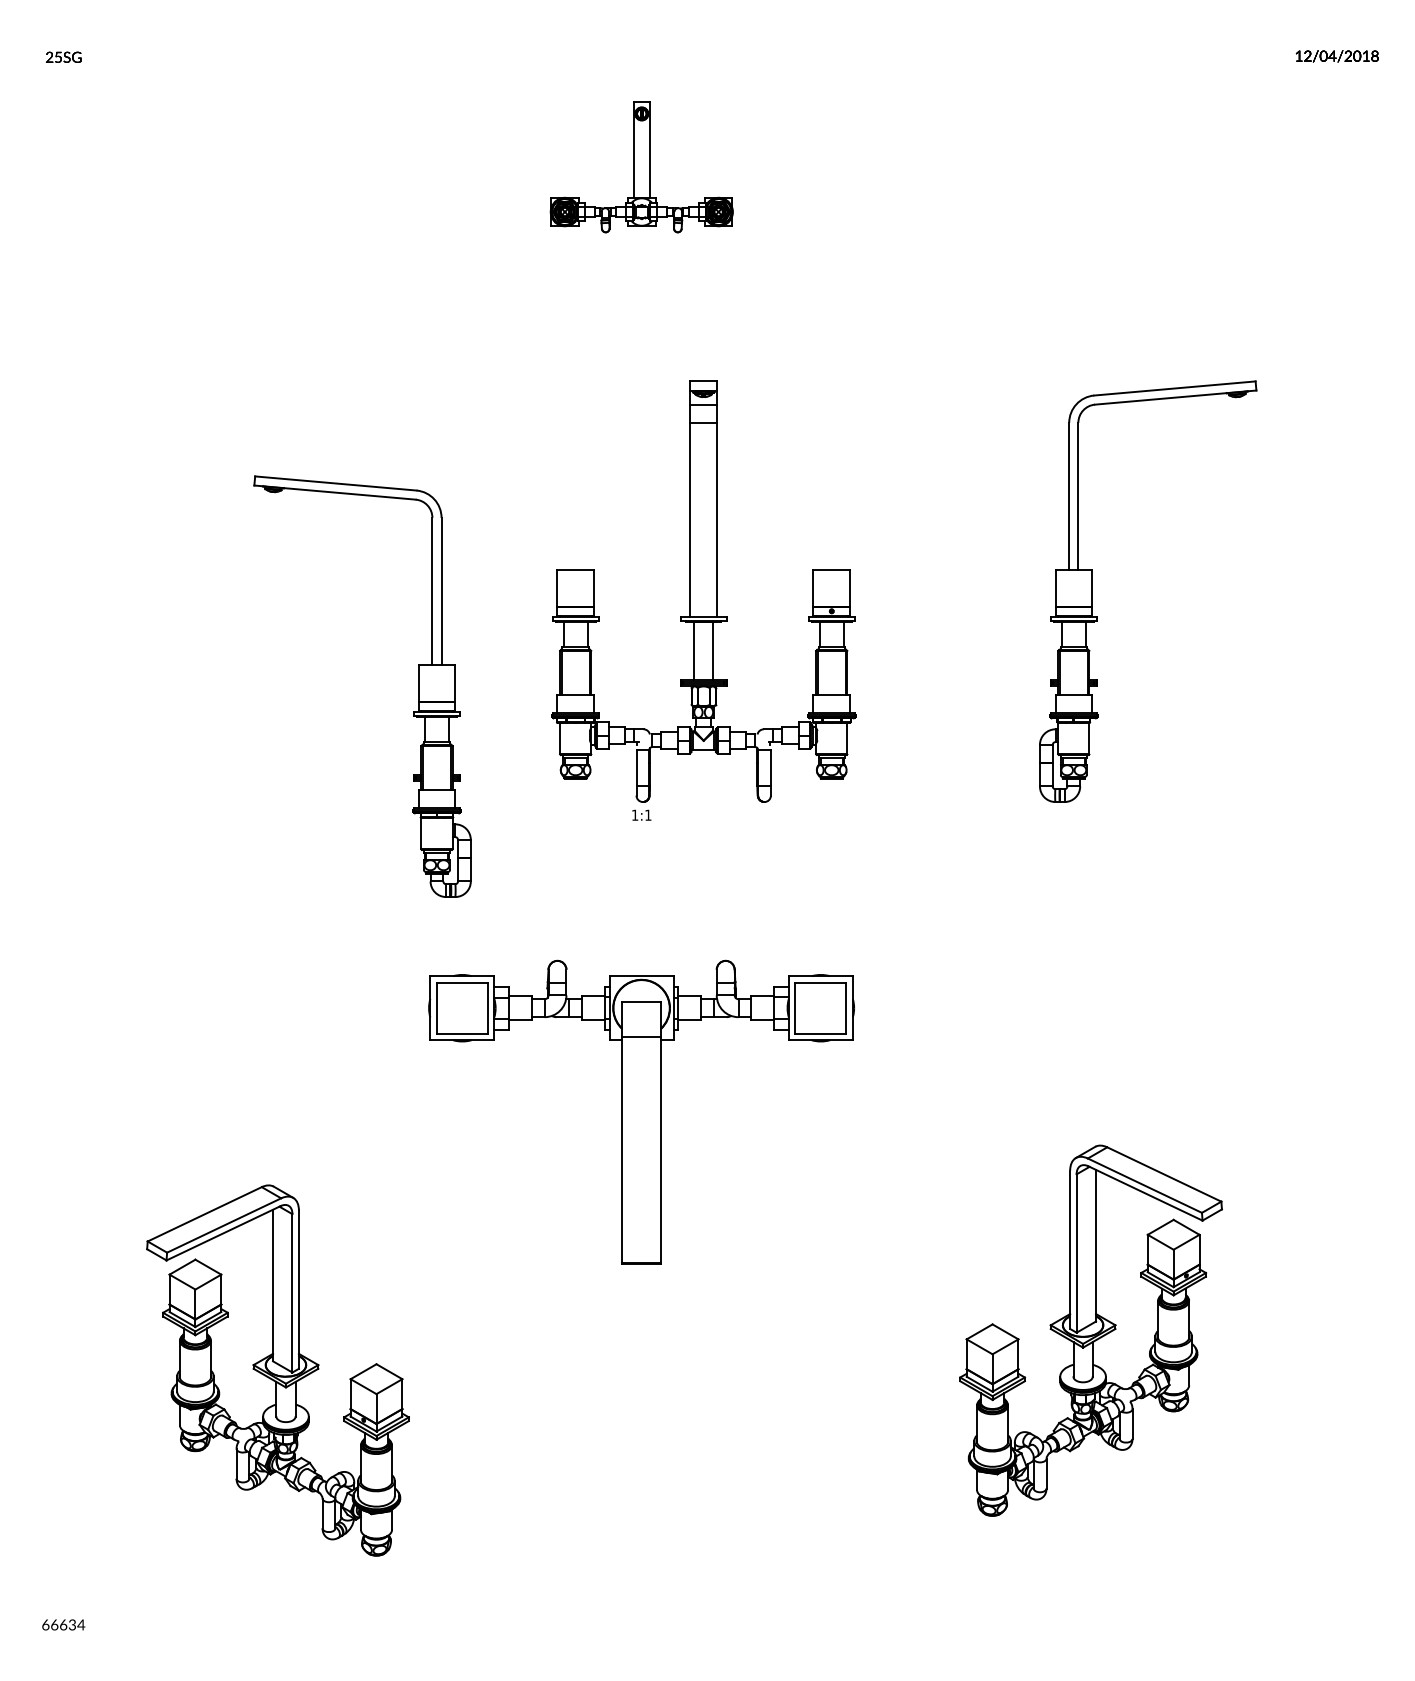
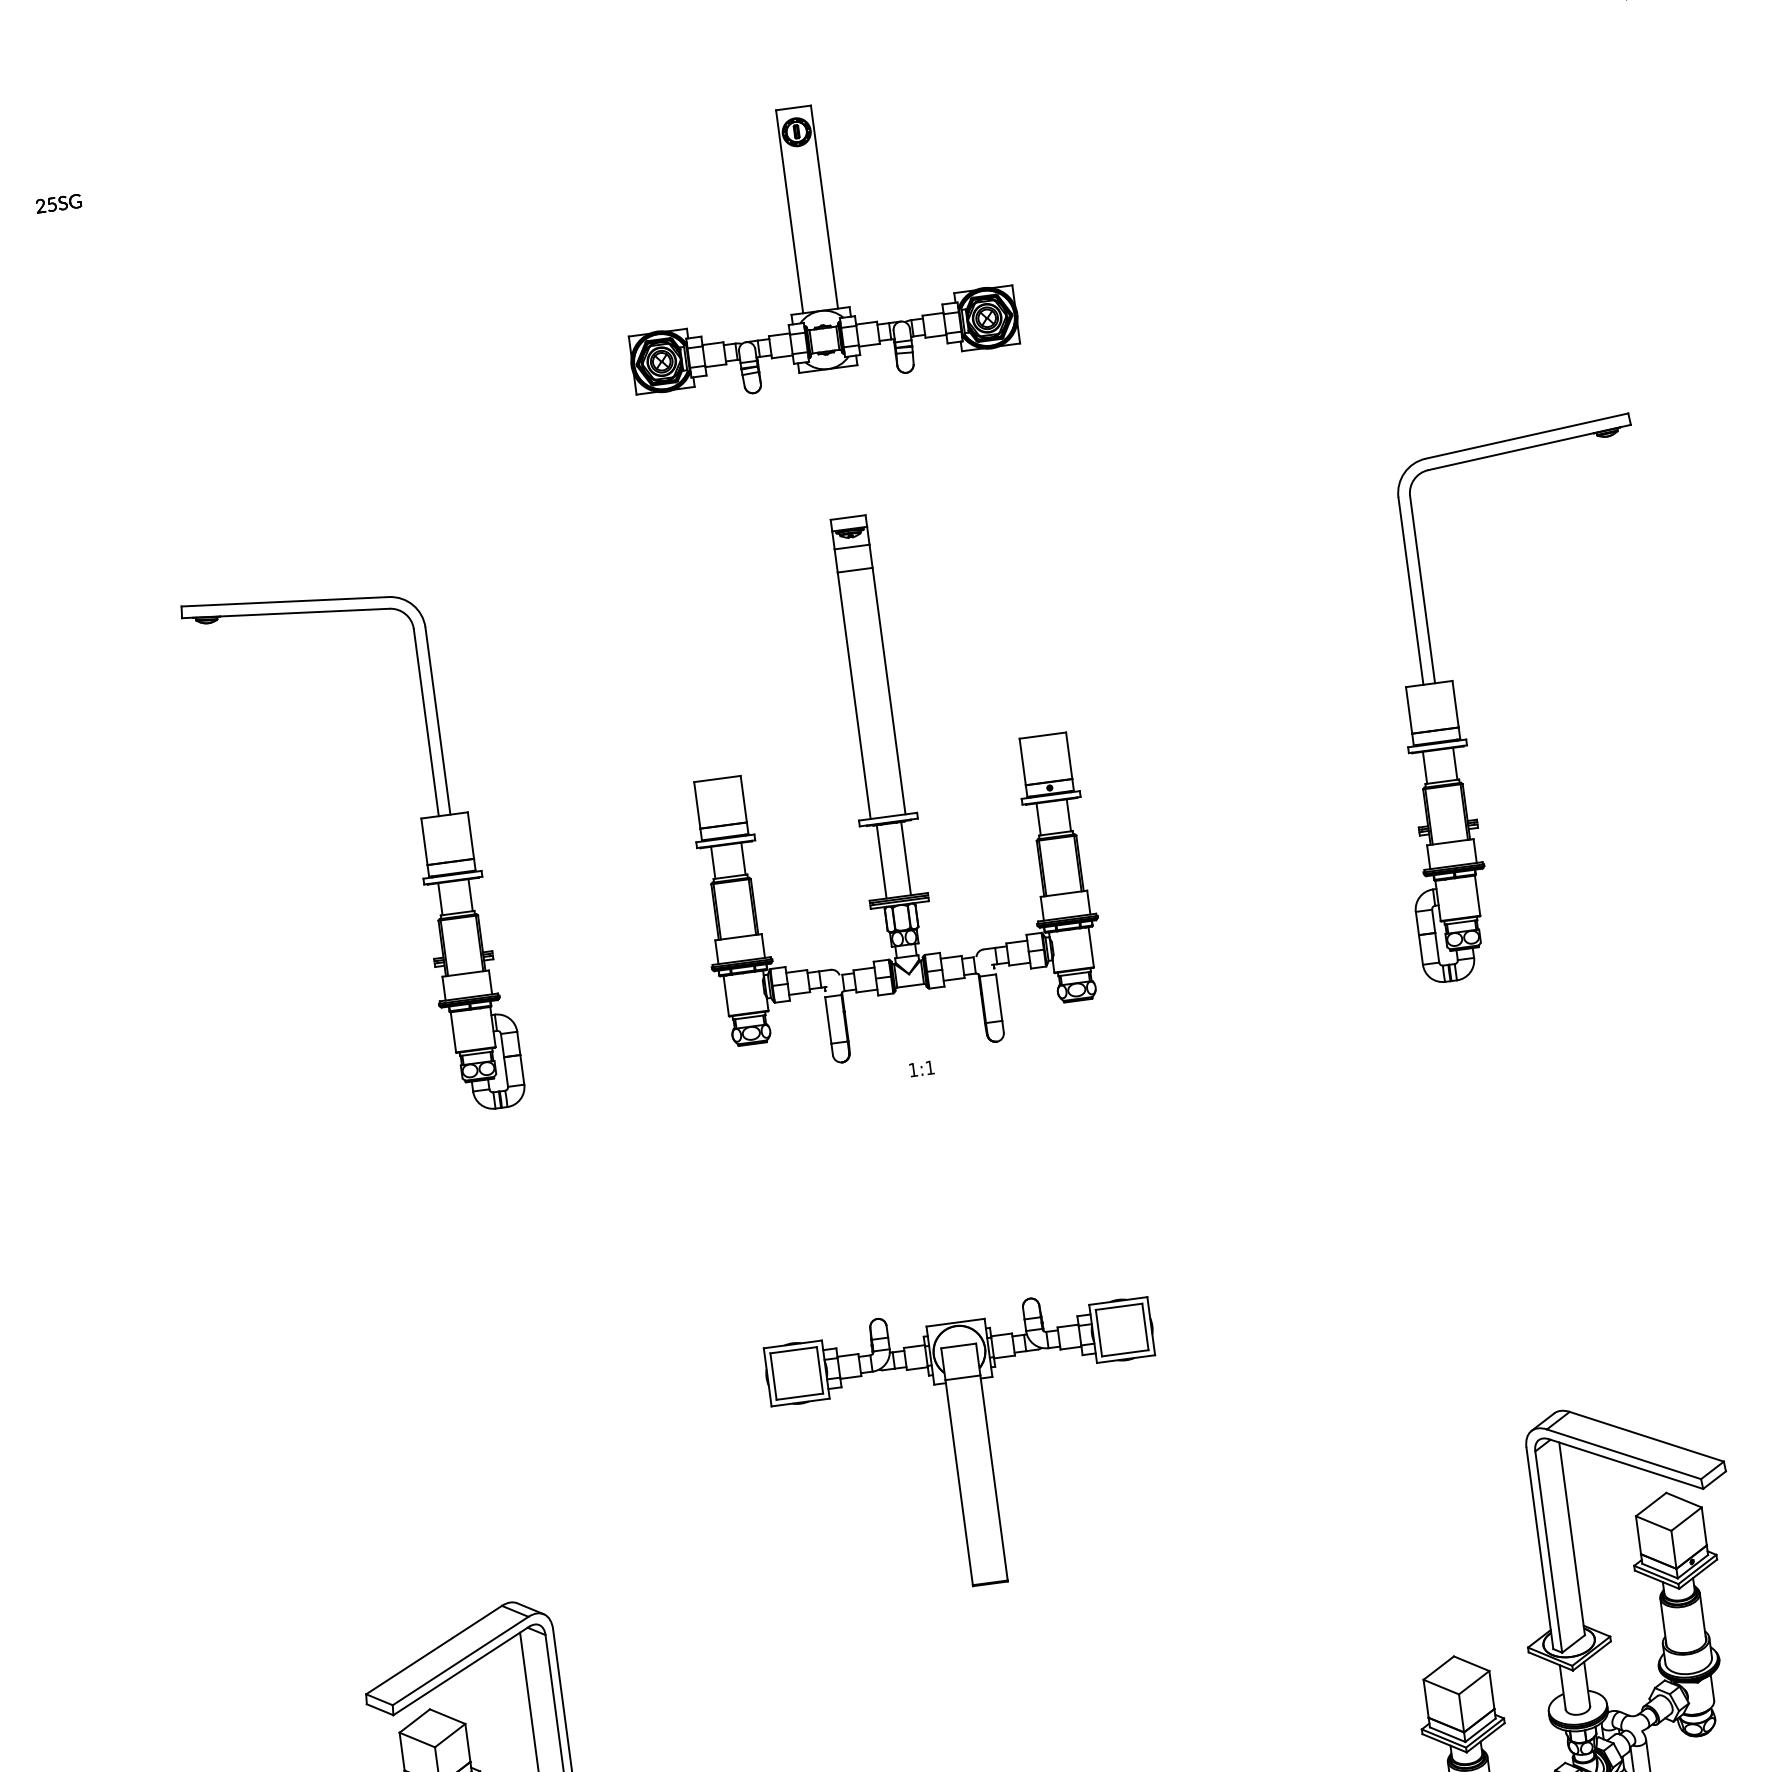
part: (641, 167) -> (811, 245), size x1.67
part: (703, 591) -> (883, 784), moved
part: (418, 686) -> (424, 845), moved
part: (641, 1111) -> (971, 1445), size x0.71

